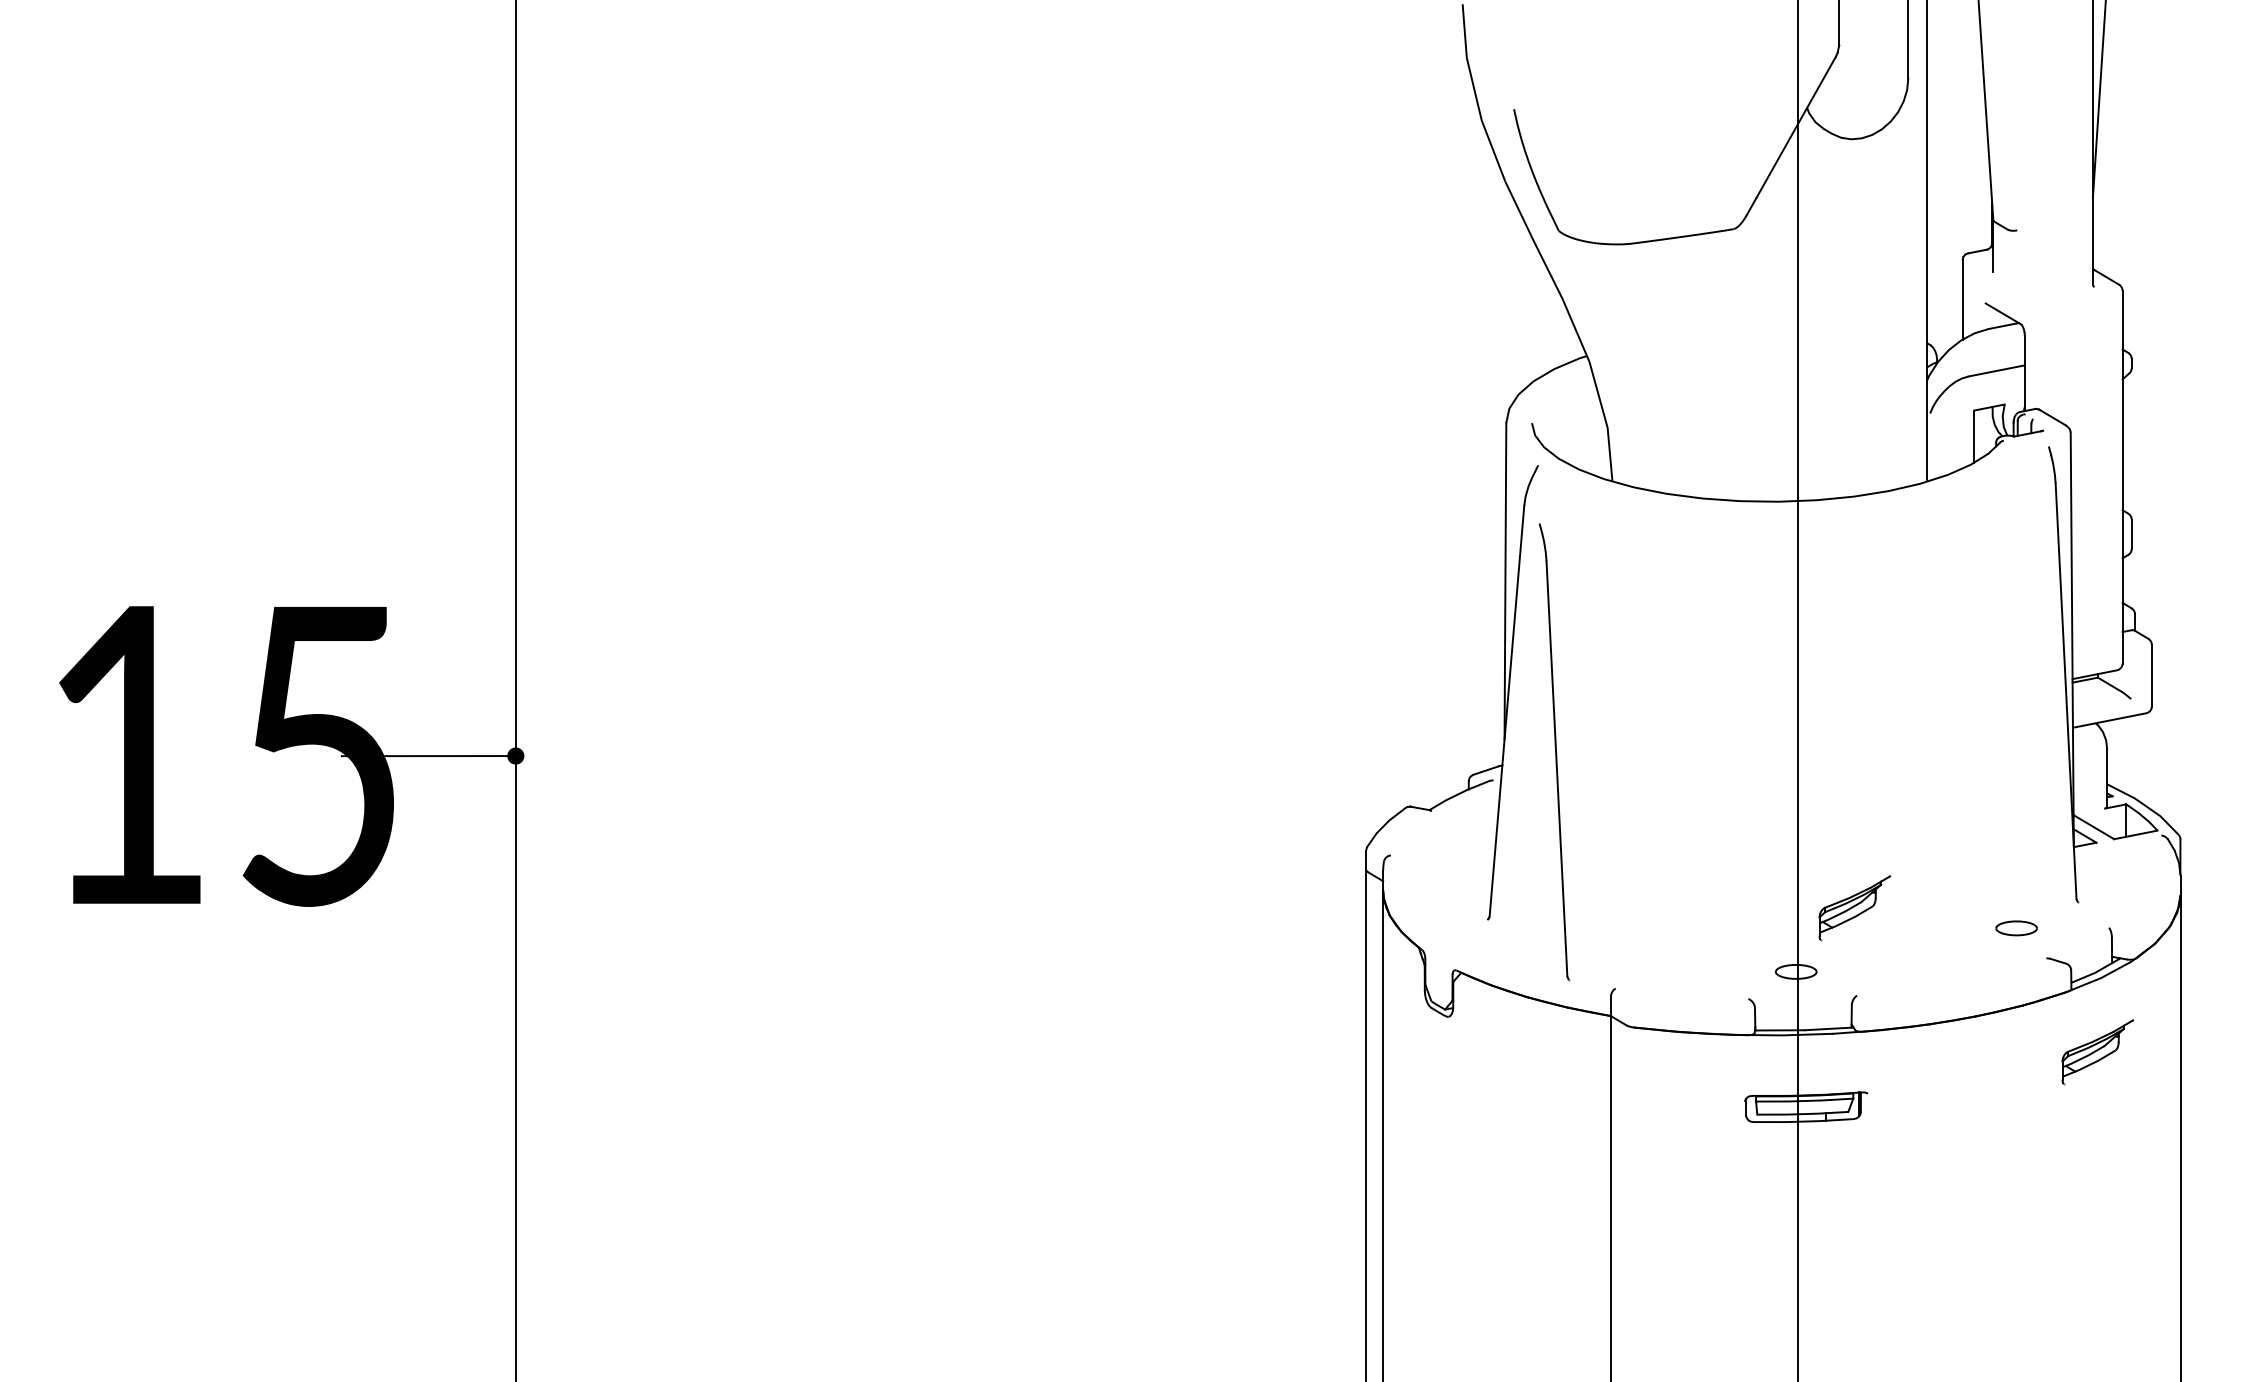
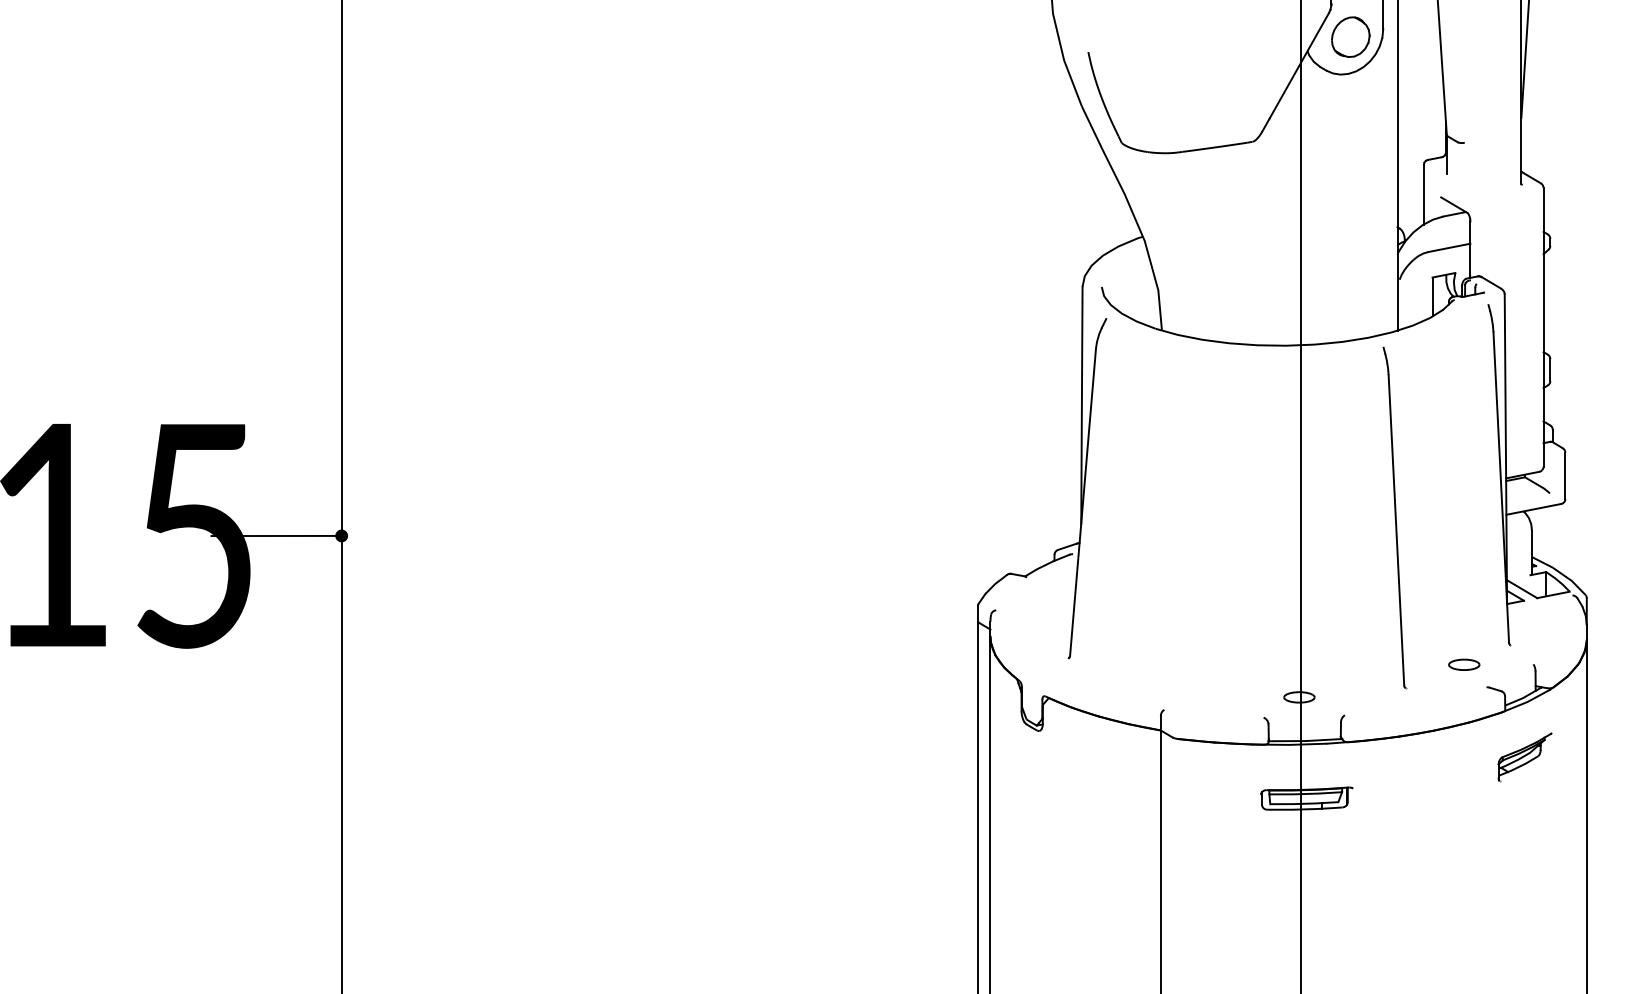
part: (1864, 88) -> (1350, 36), added
part: (1554, 752) -> (1394, 518), moved
part: (1854, 908) -> (1343, 649), removed

